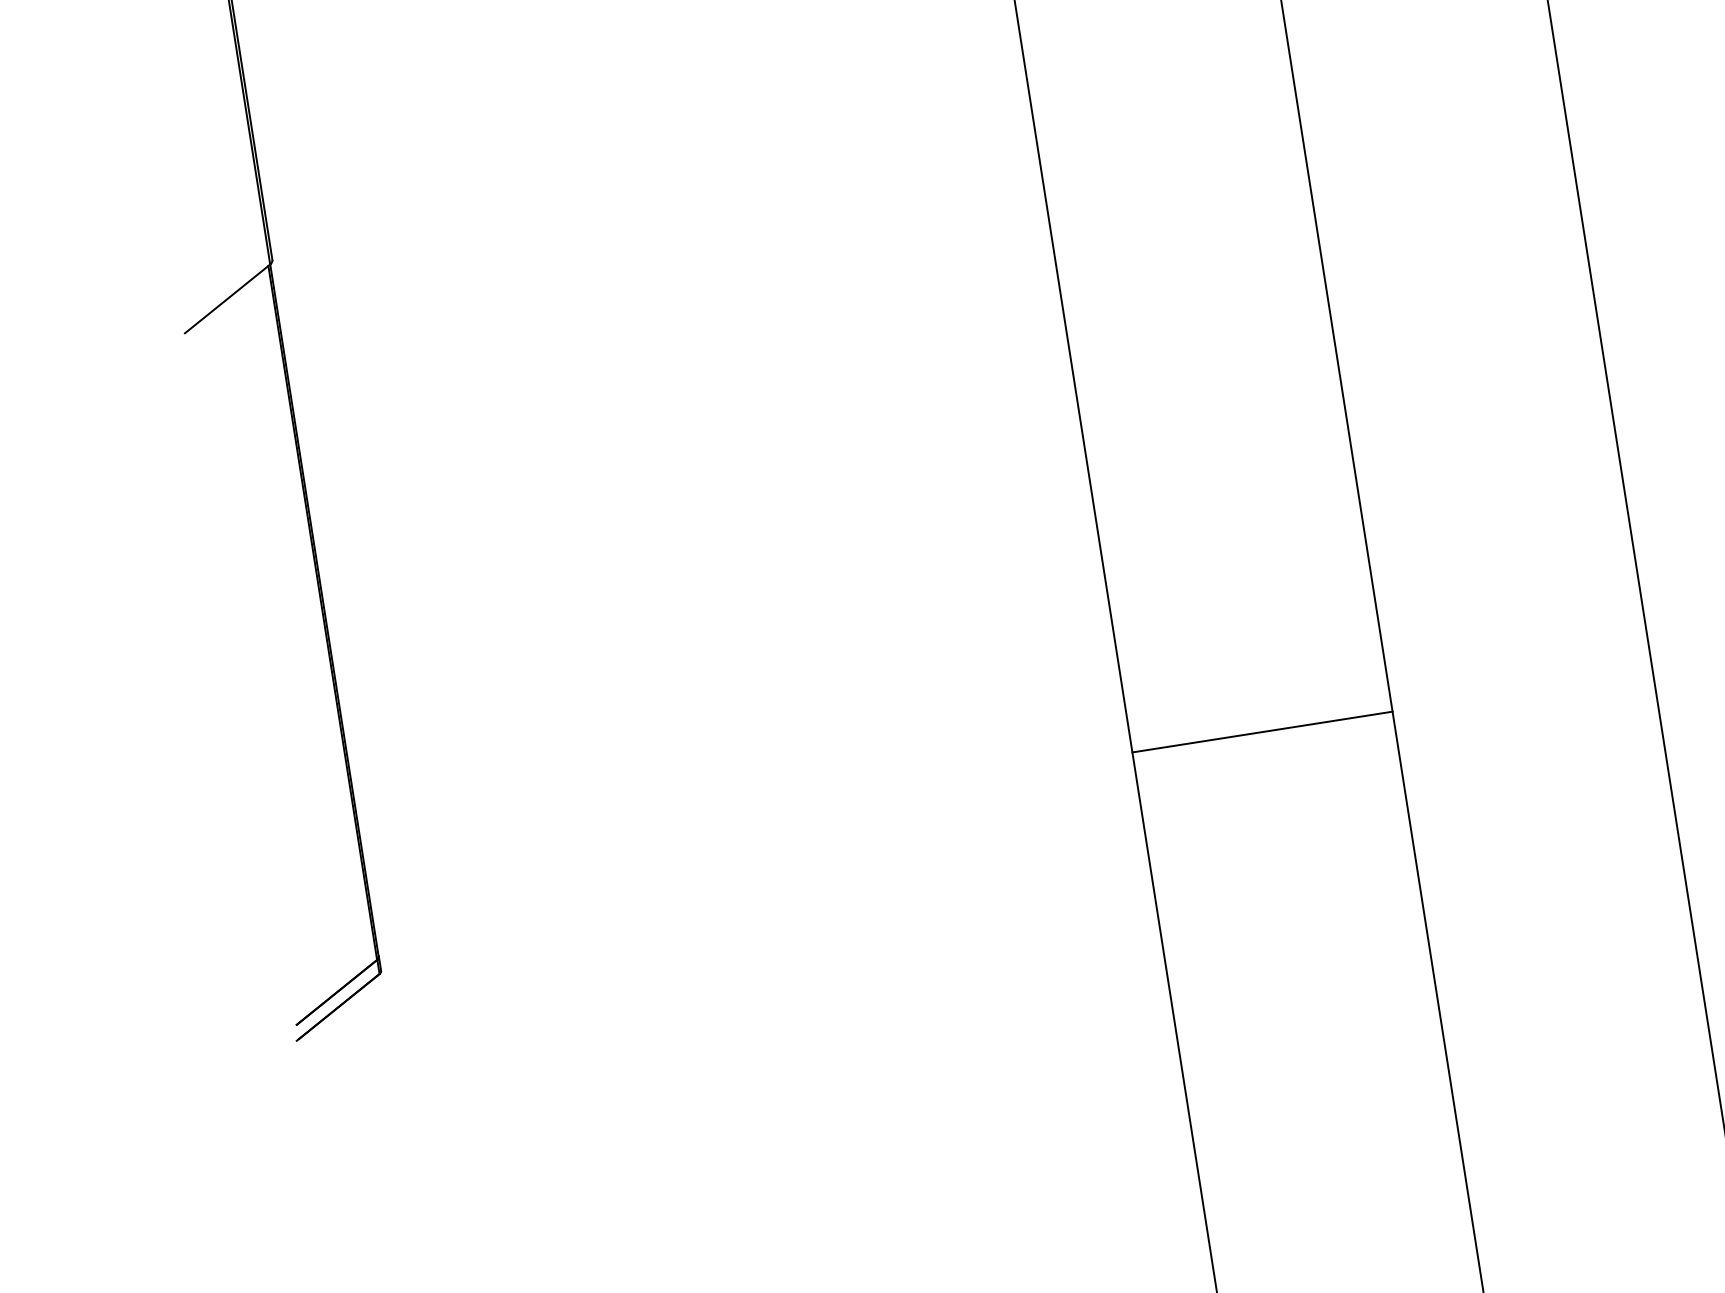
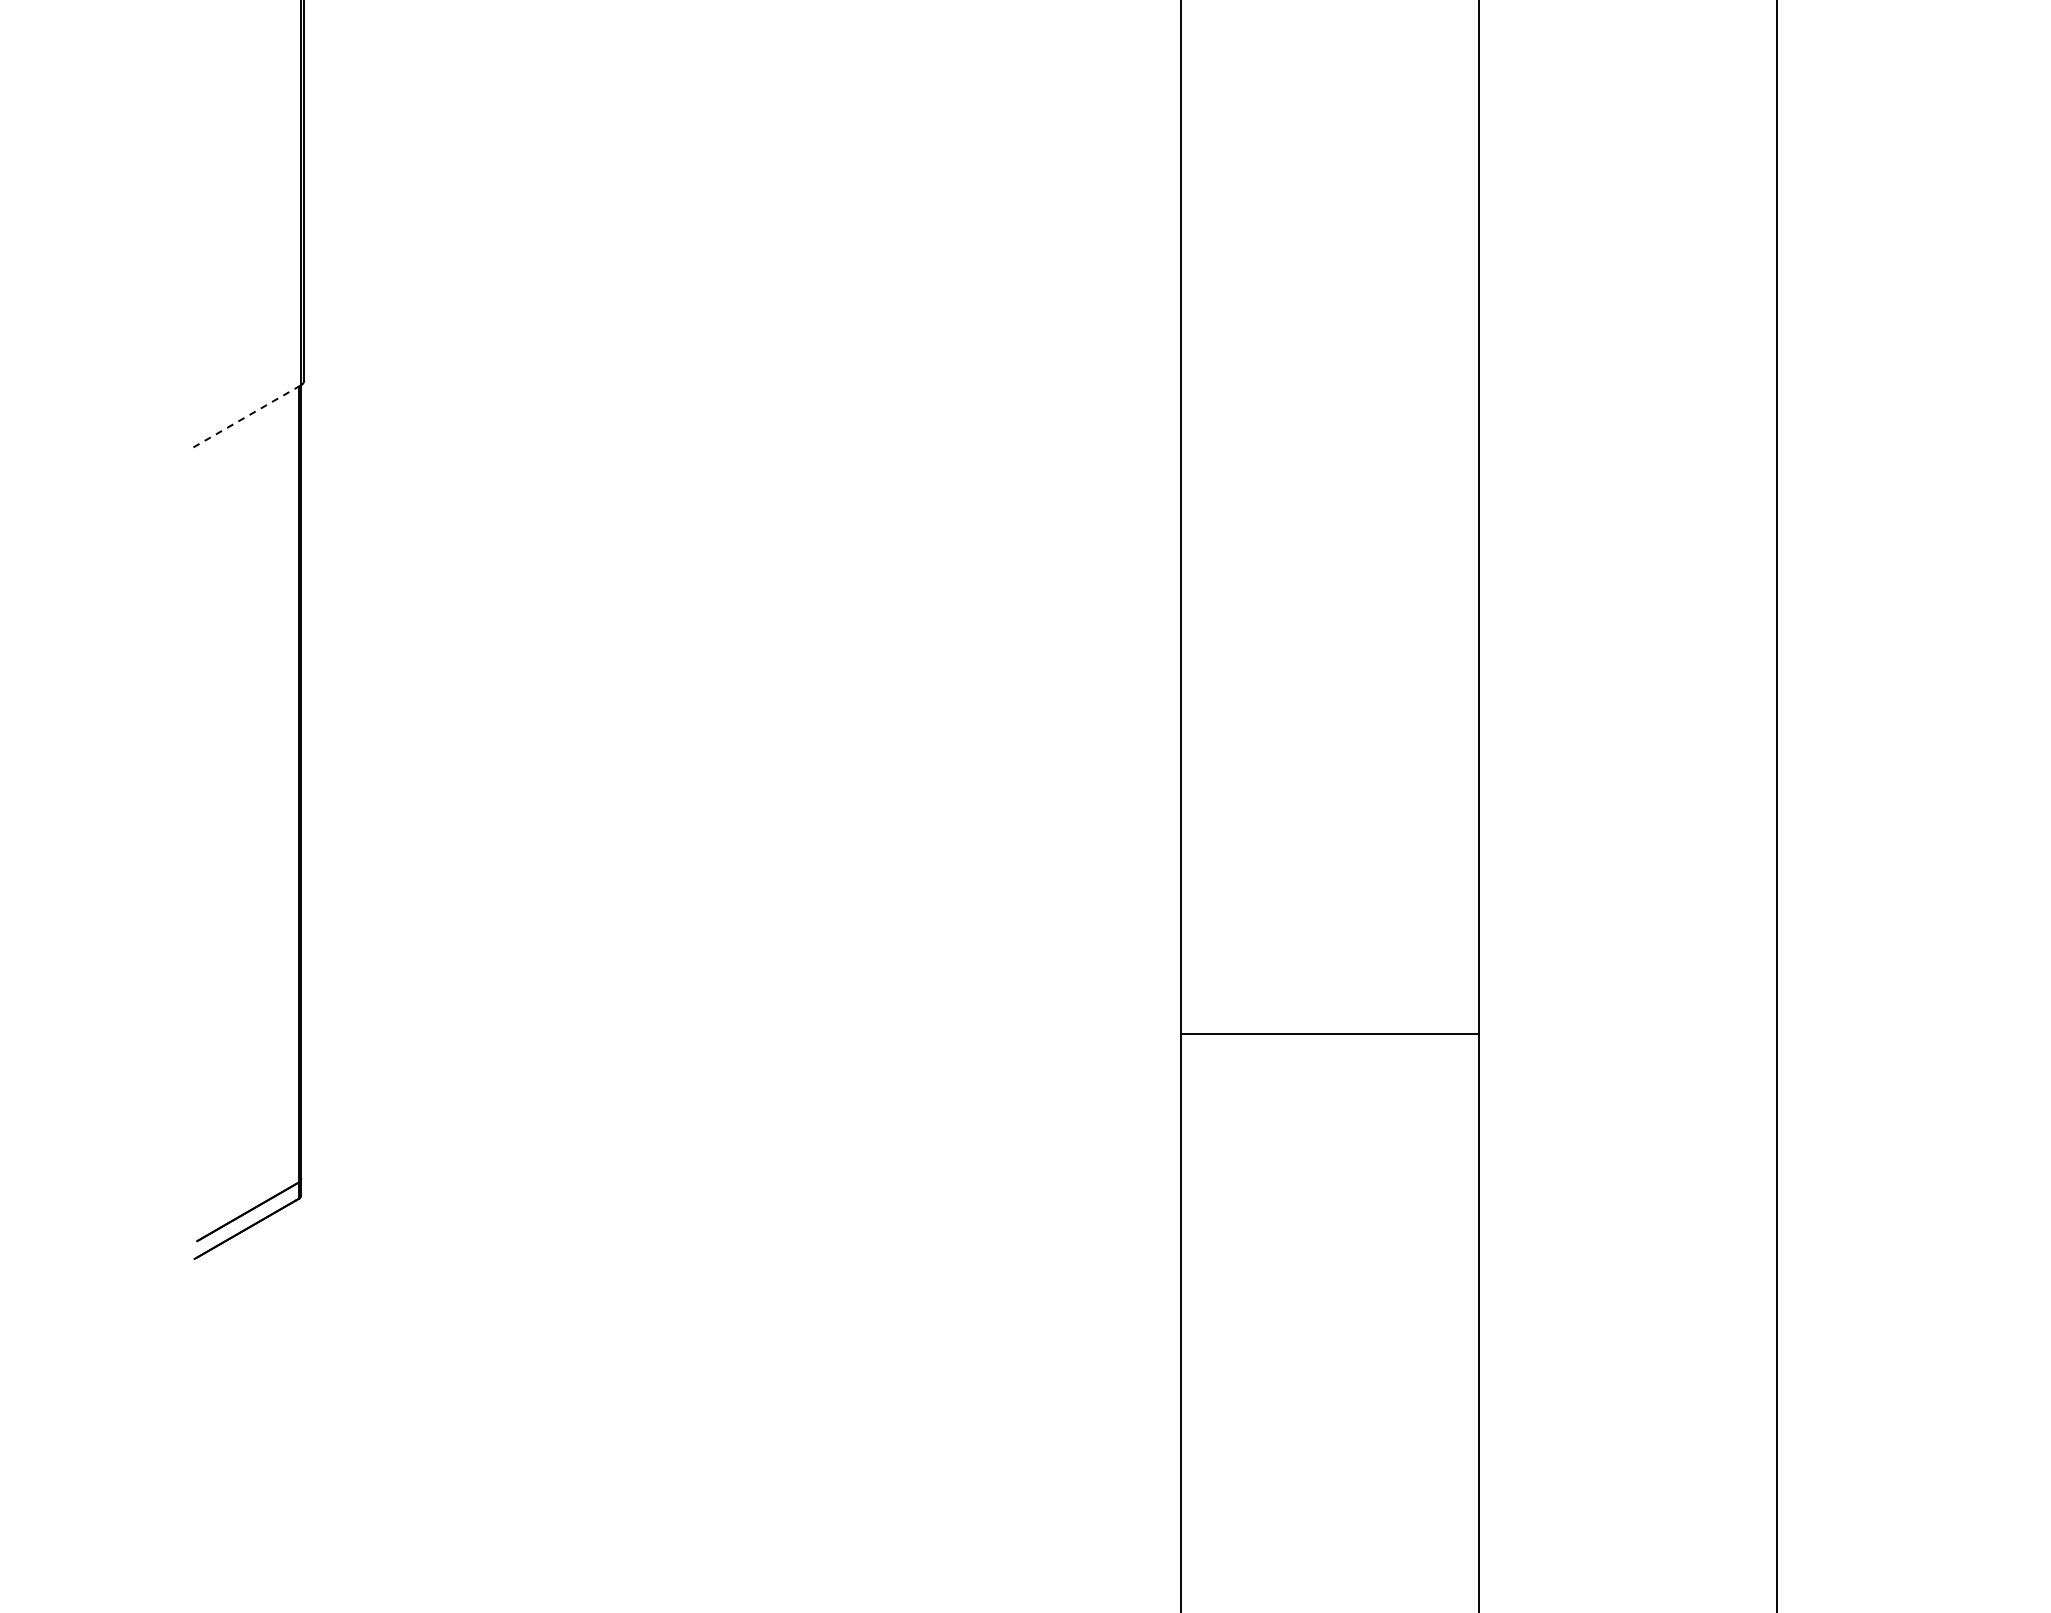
line: (227, 298) -> (247, 416), solid -> dashed
line: (1262, 731) -> (1329, 1033), moved

